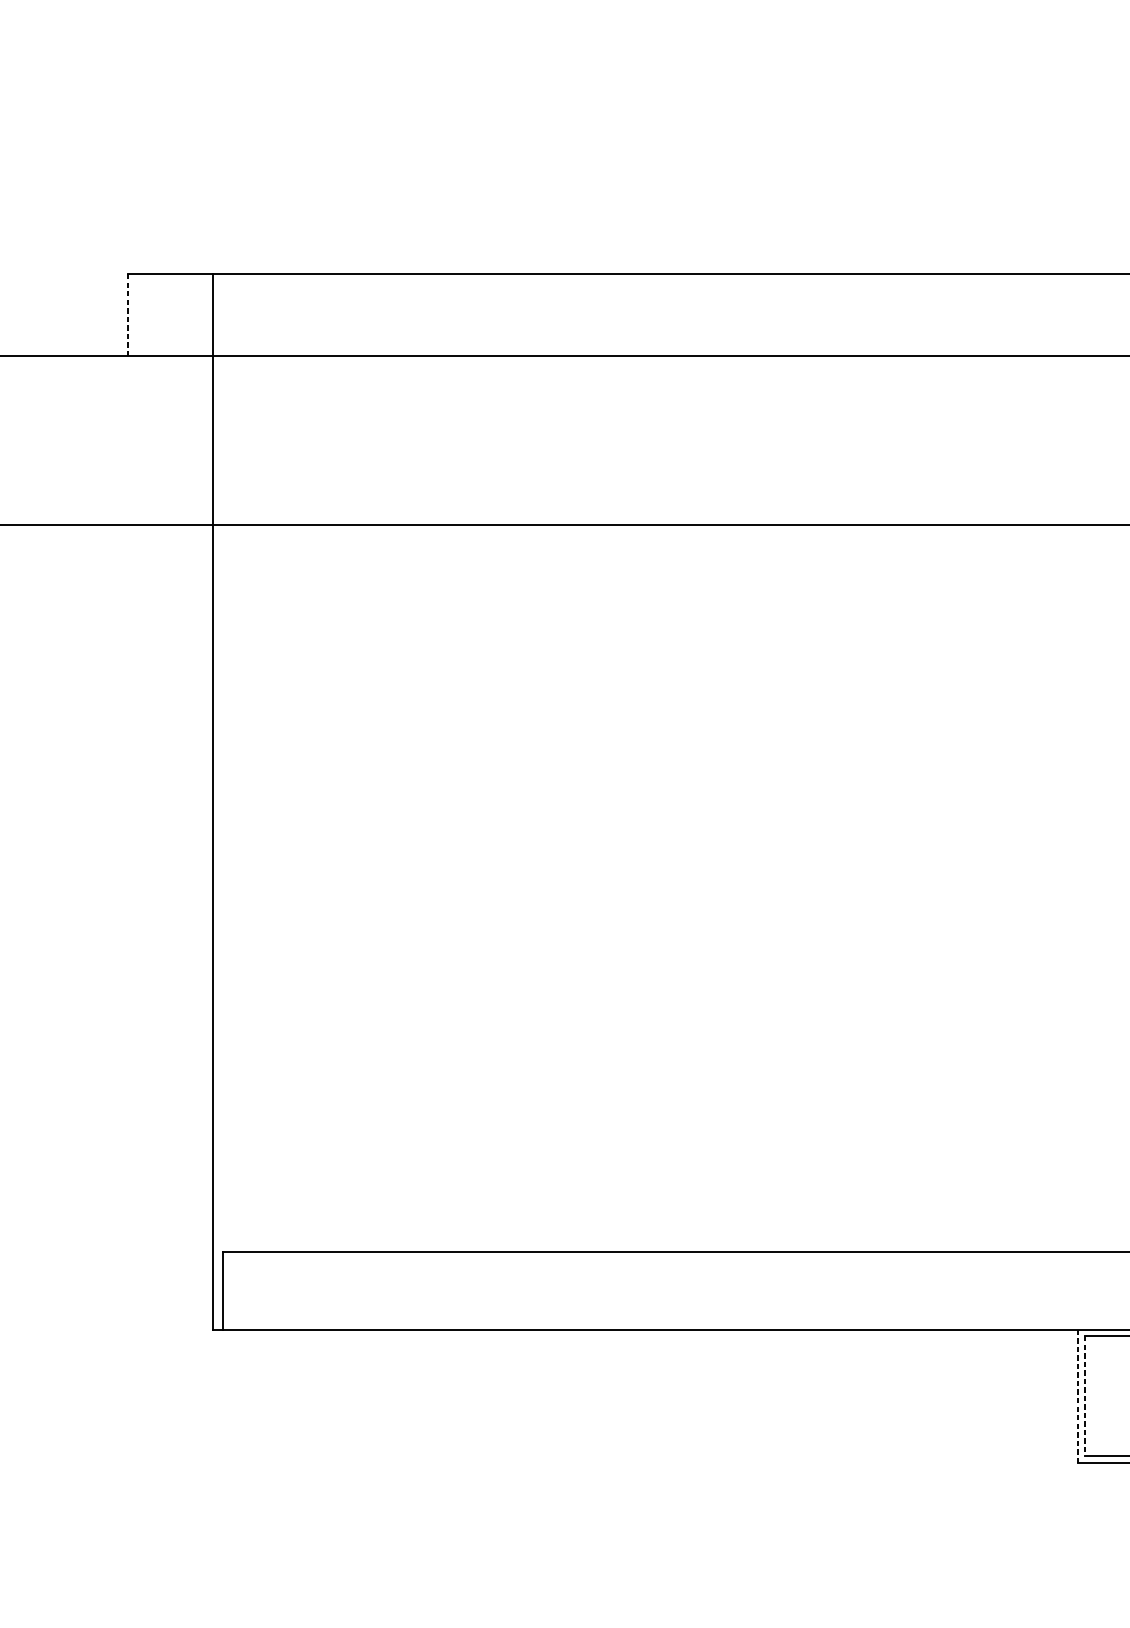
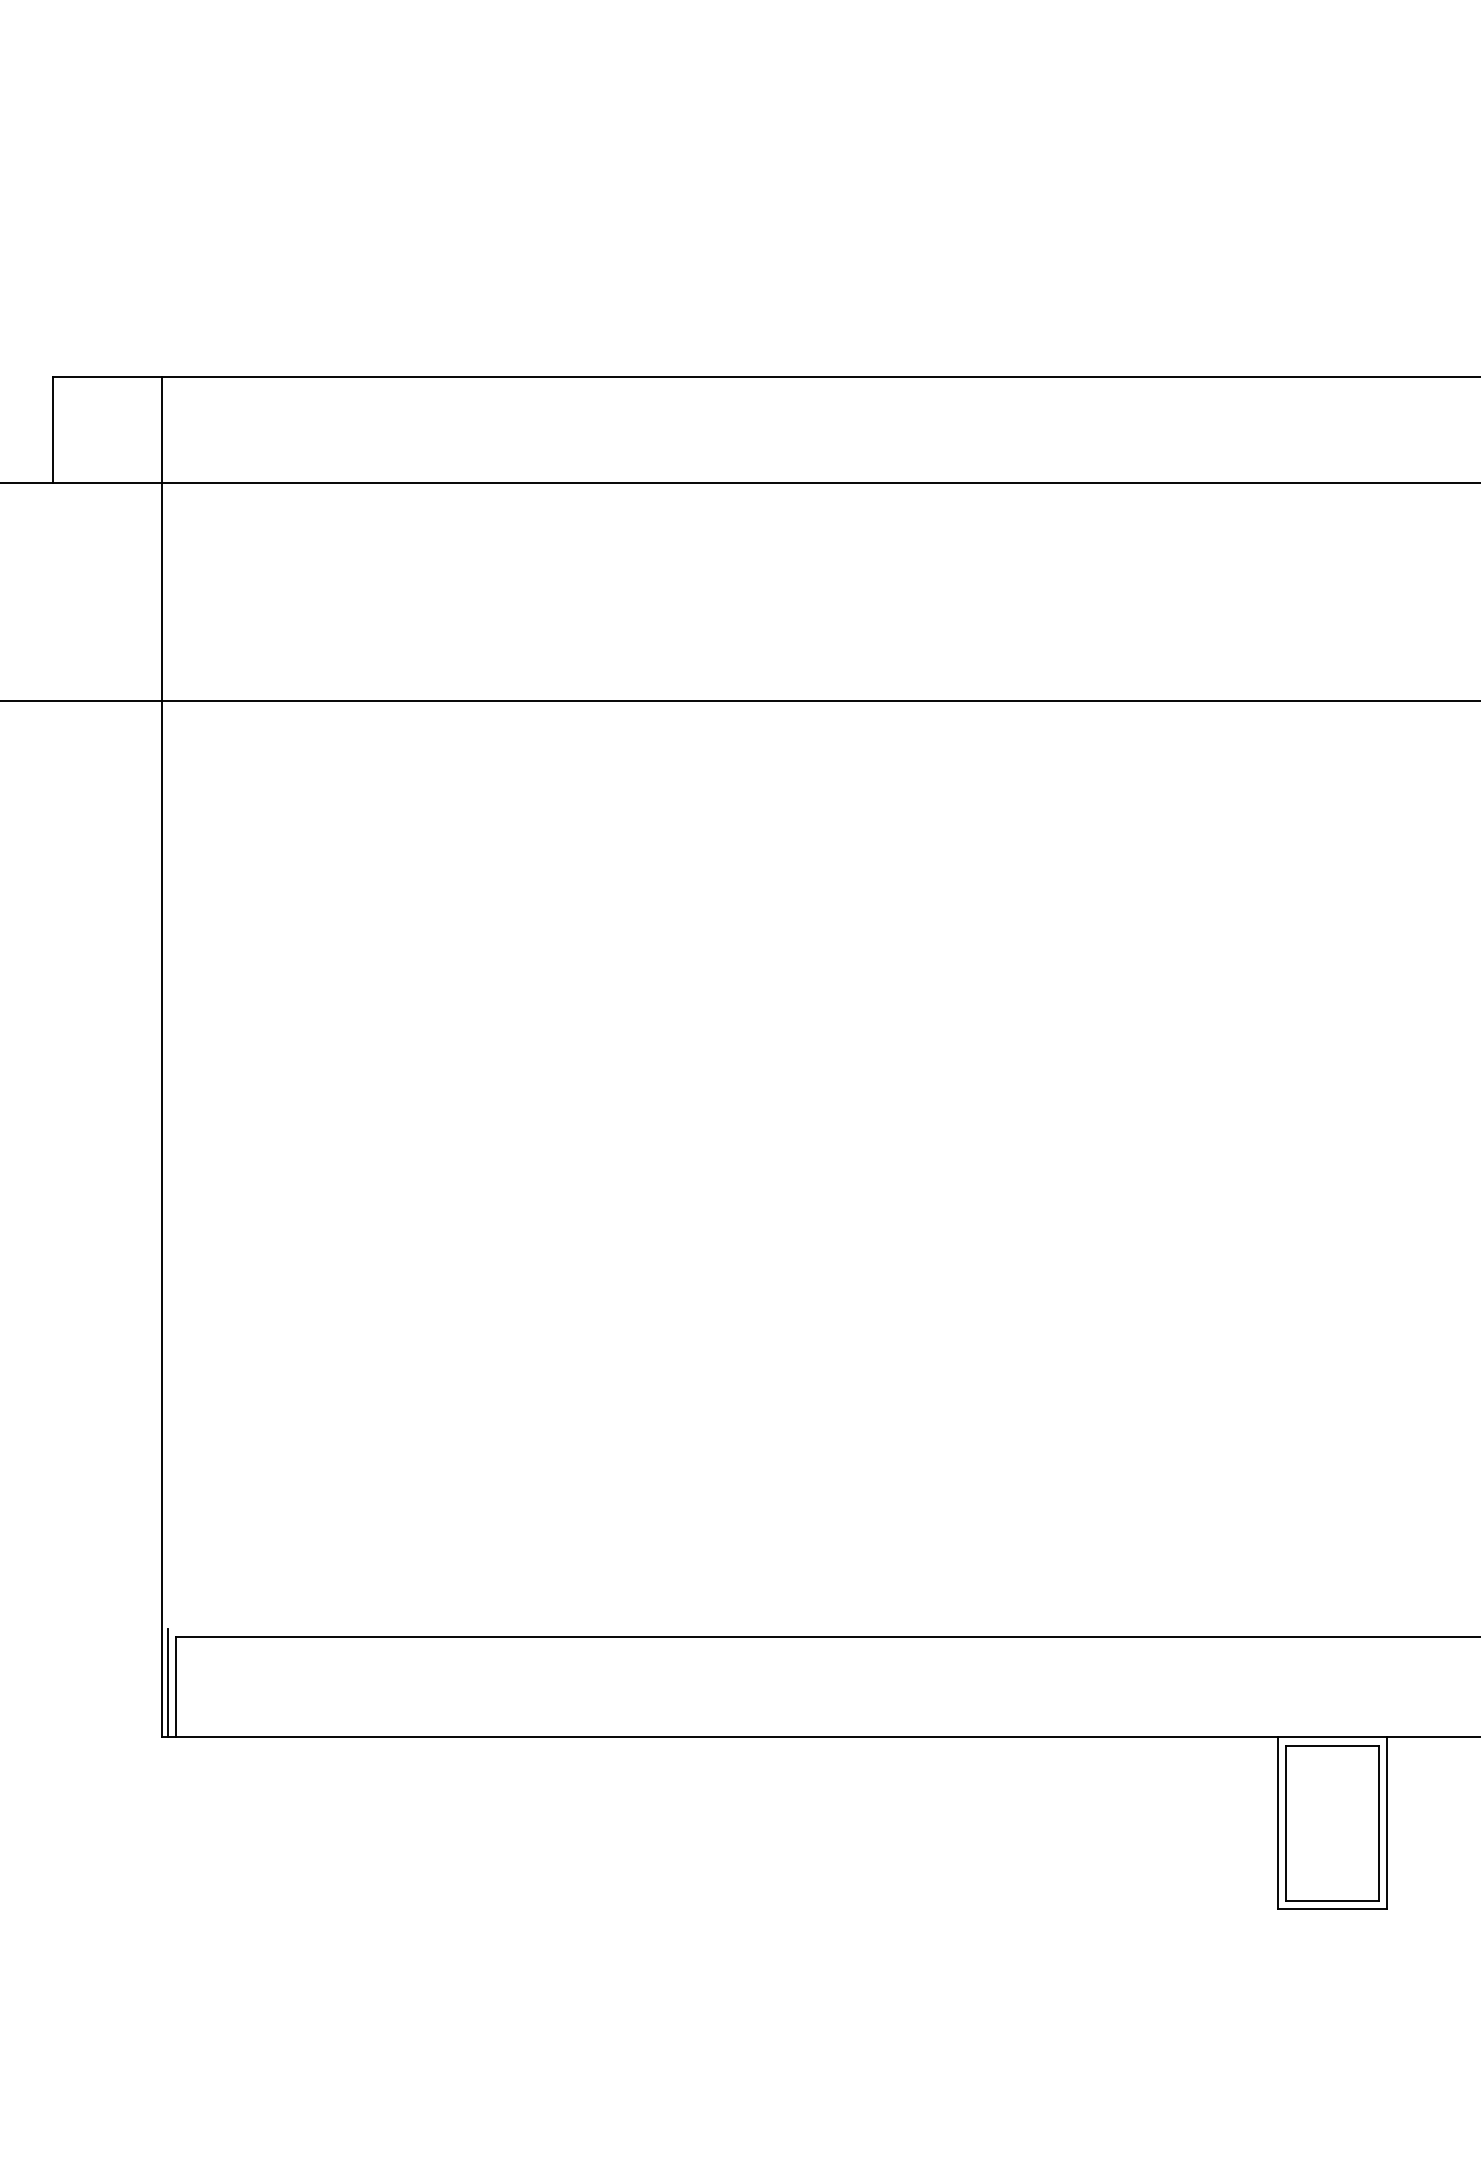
line: (128, 315) -> (53, 430), dashed -> solid
line: (216, 1287) -> (167, 1682), added
line: (1078, 1396) -> (1277, 1823), dashed -> solid
line: (1084, 1396) -> (1286, 1823), dashed -> solid

